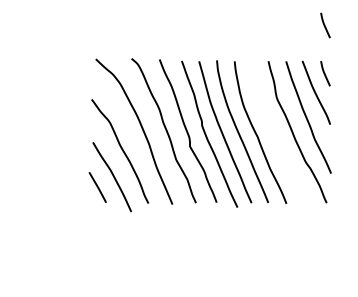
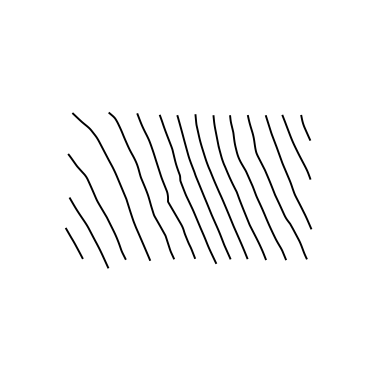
curve: (325, 25) -> (305, 78), removed
curve: (275, 132) -> (254, 187), added

